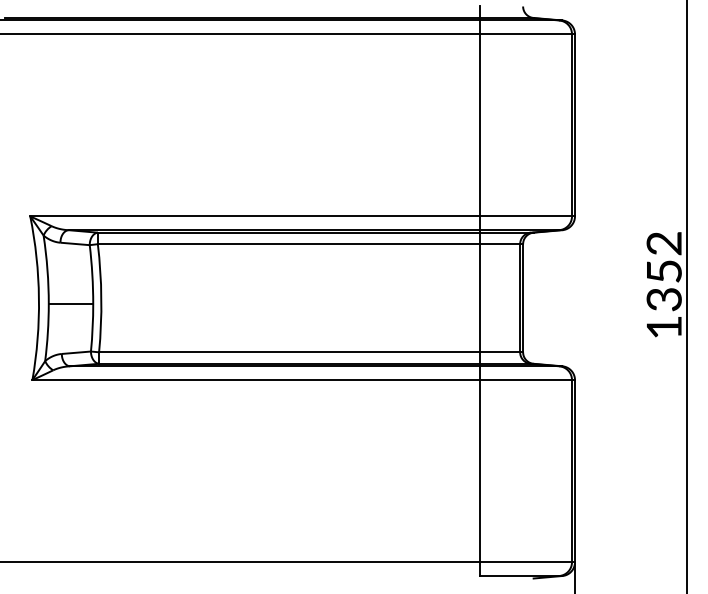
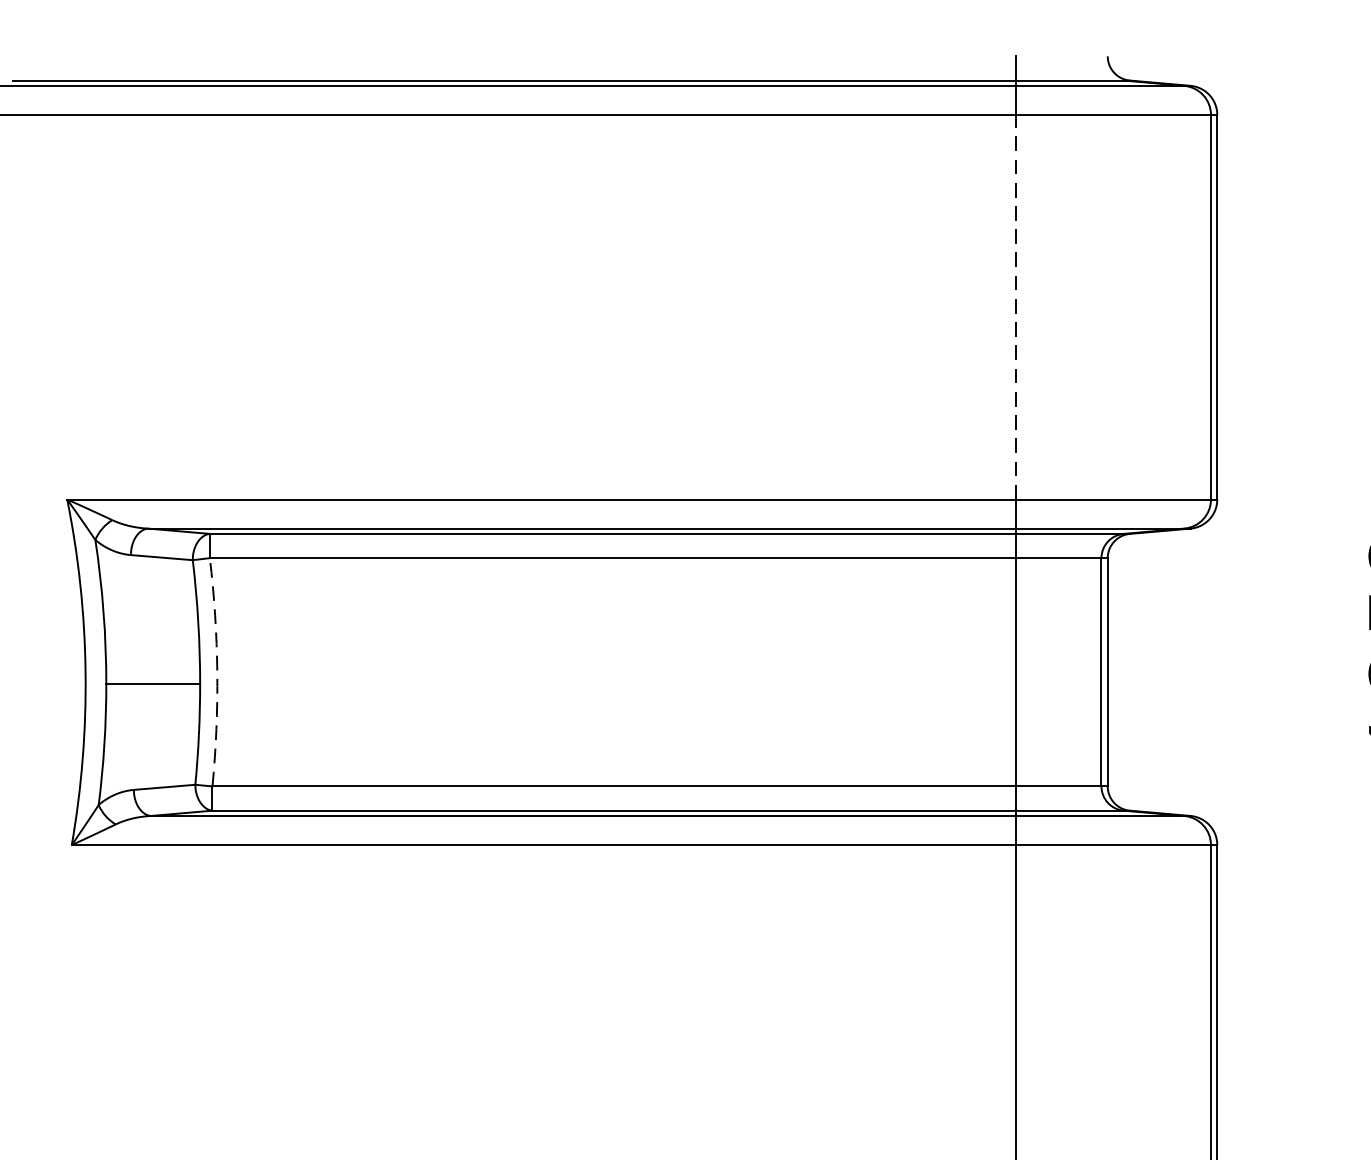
line: (479, 124) -> (1015, 305), solid -> dashed
arc: (101, 298) -> (217, 672), solid -> dashed

